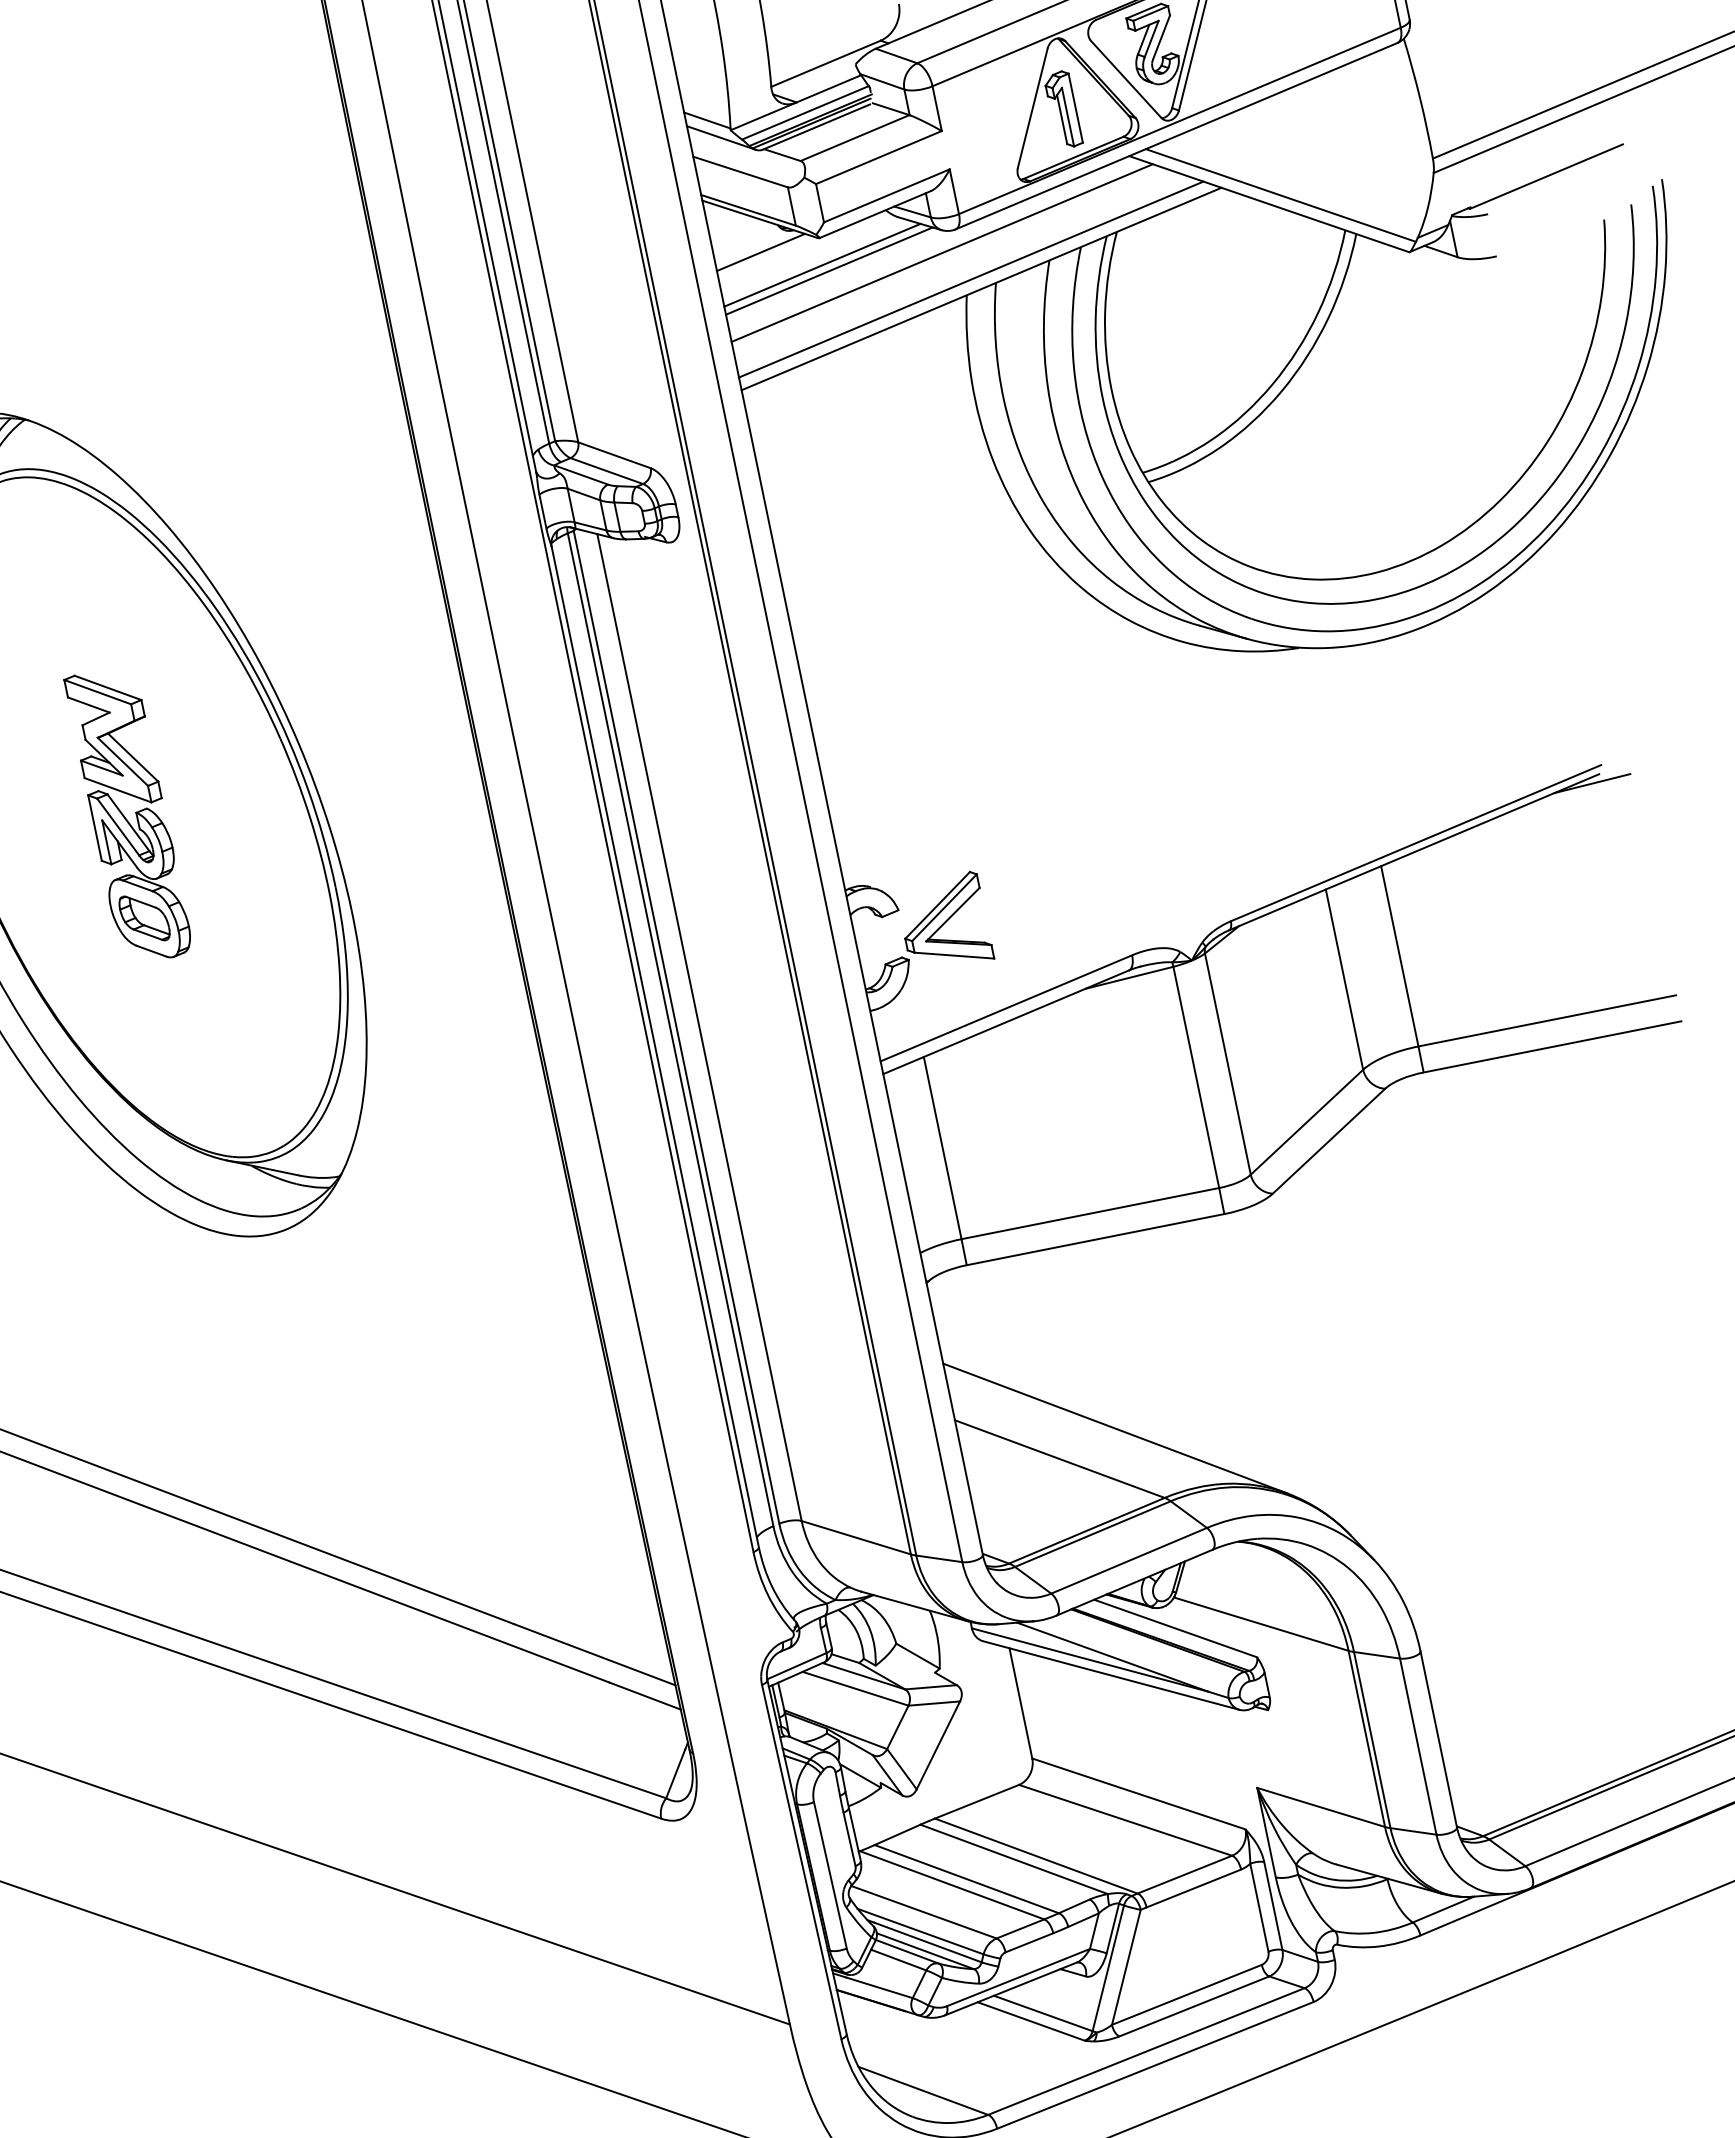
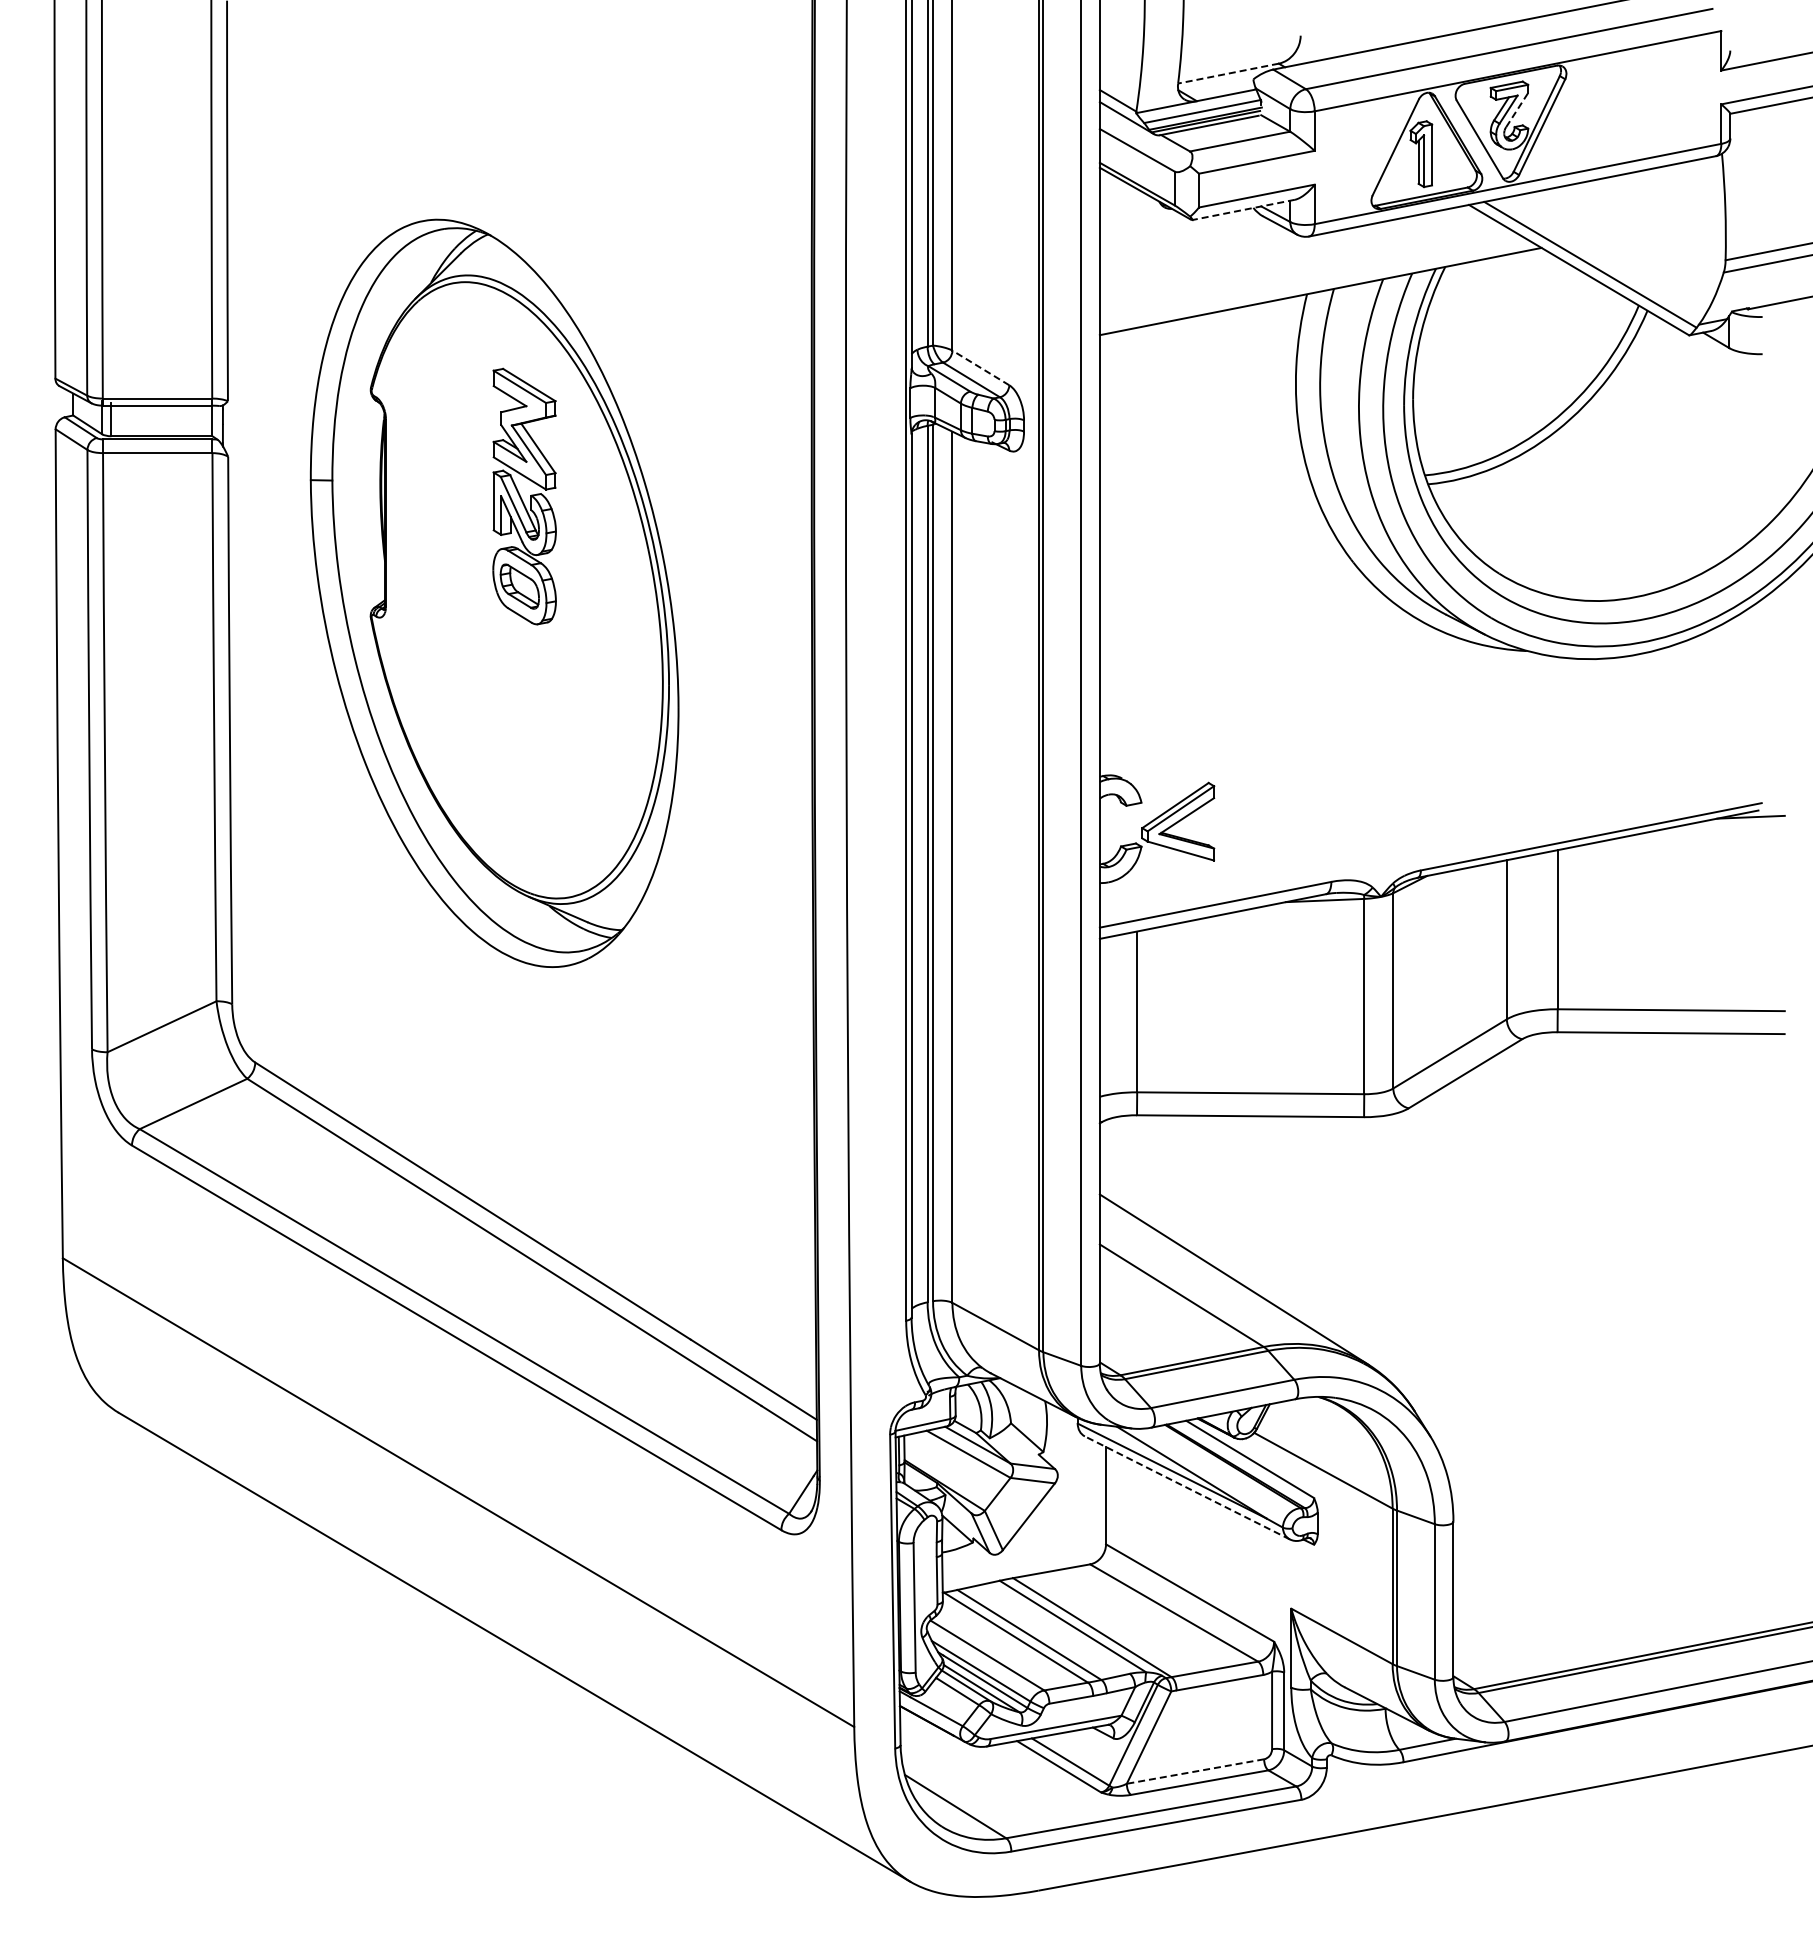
line: (1161, 36) -> (1517, 109), solid -> dashed
line: (825, 63) -> (1228, 73), solid -> dashed
line: (875, 215) -> (1243, 210), solid -> dashed
line: (759, 252) -> (1139, 221), removed
line: (941, 252) -> (1293, 253), removed
line: (821, 265) -> (1189, 243), removed
line: (828, 271) -> (1194, 249), removed
line: (971, 279) -> (1313, 281), removed
line: (614, 454) -> (980, 367), solid -> dashed
part: (128, 815) -> (524, 496), moved
line: (1111, 1675) -> (1187, 1487), solid -> dashed
line: (1186, 1994) -> (1195, 1771), solid -> dashed

